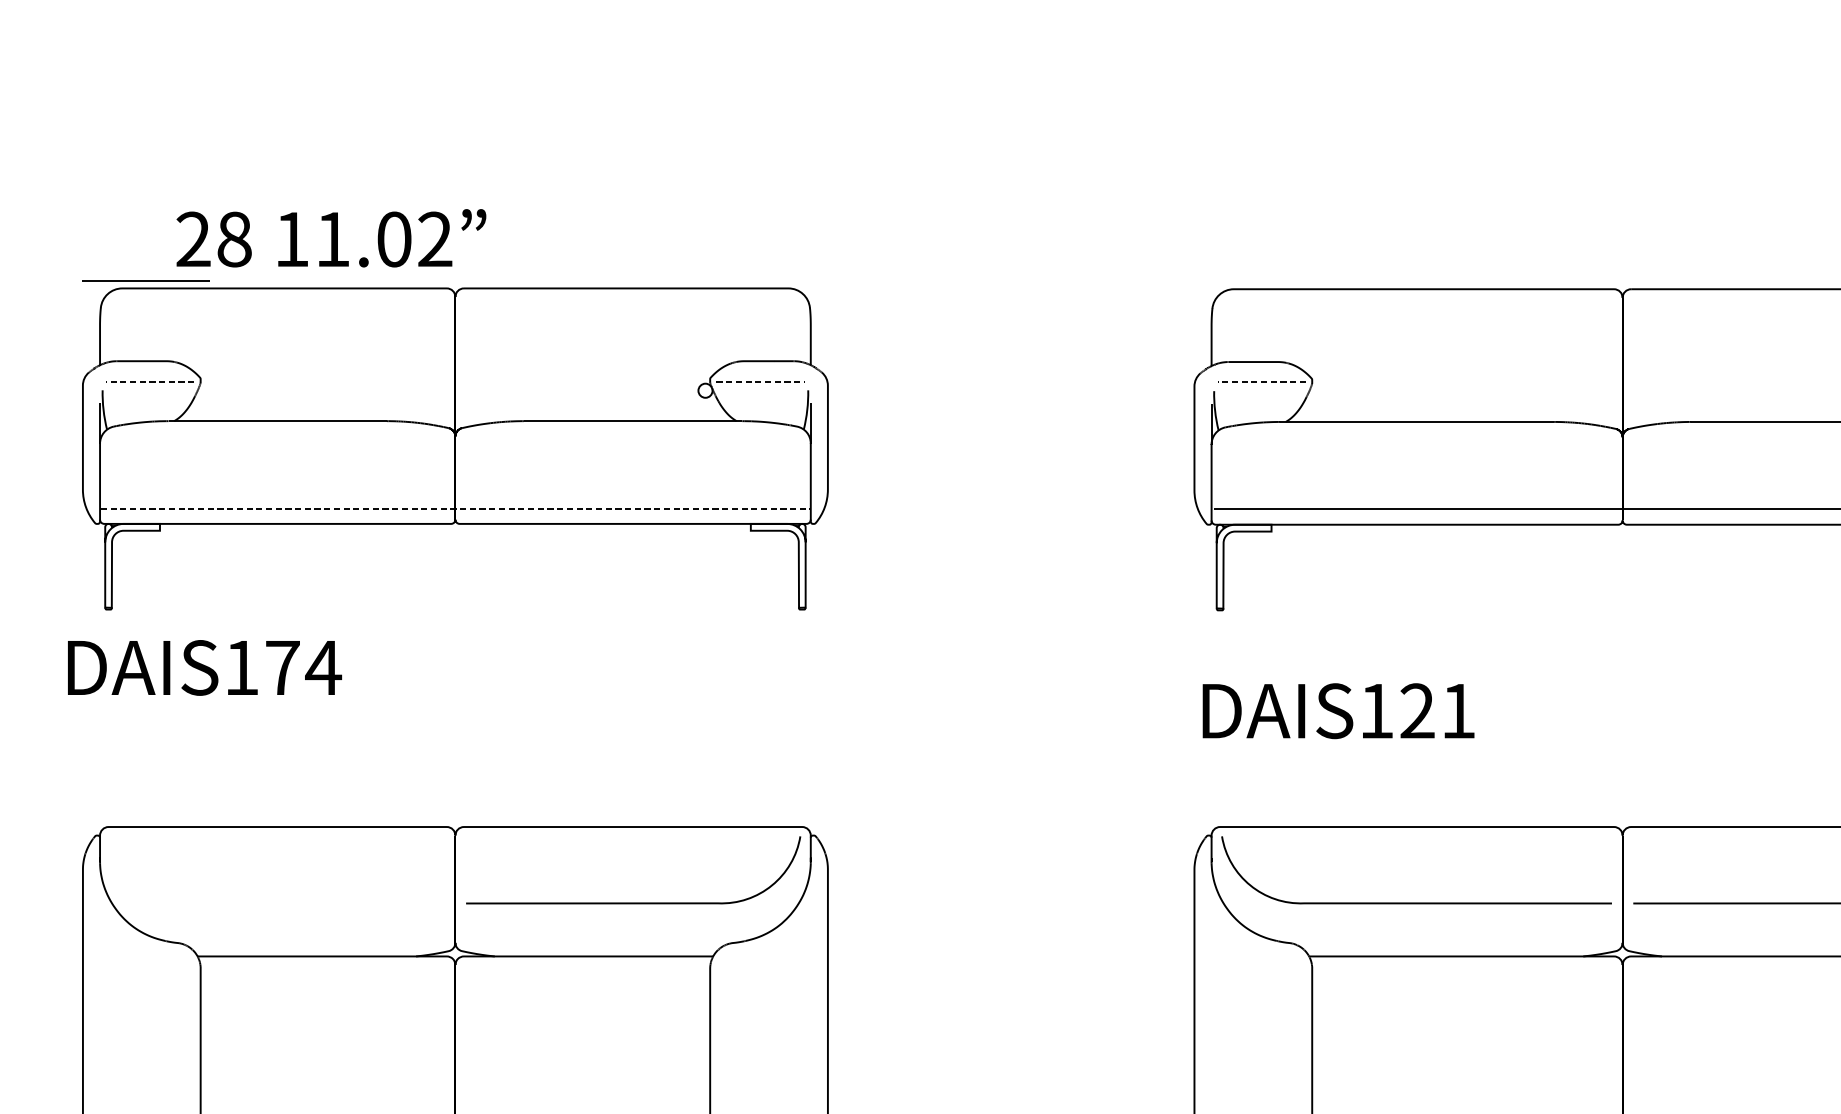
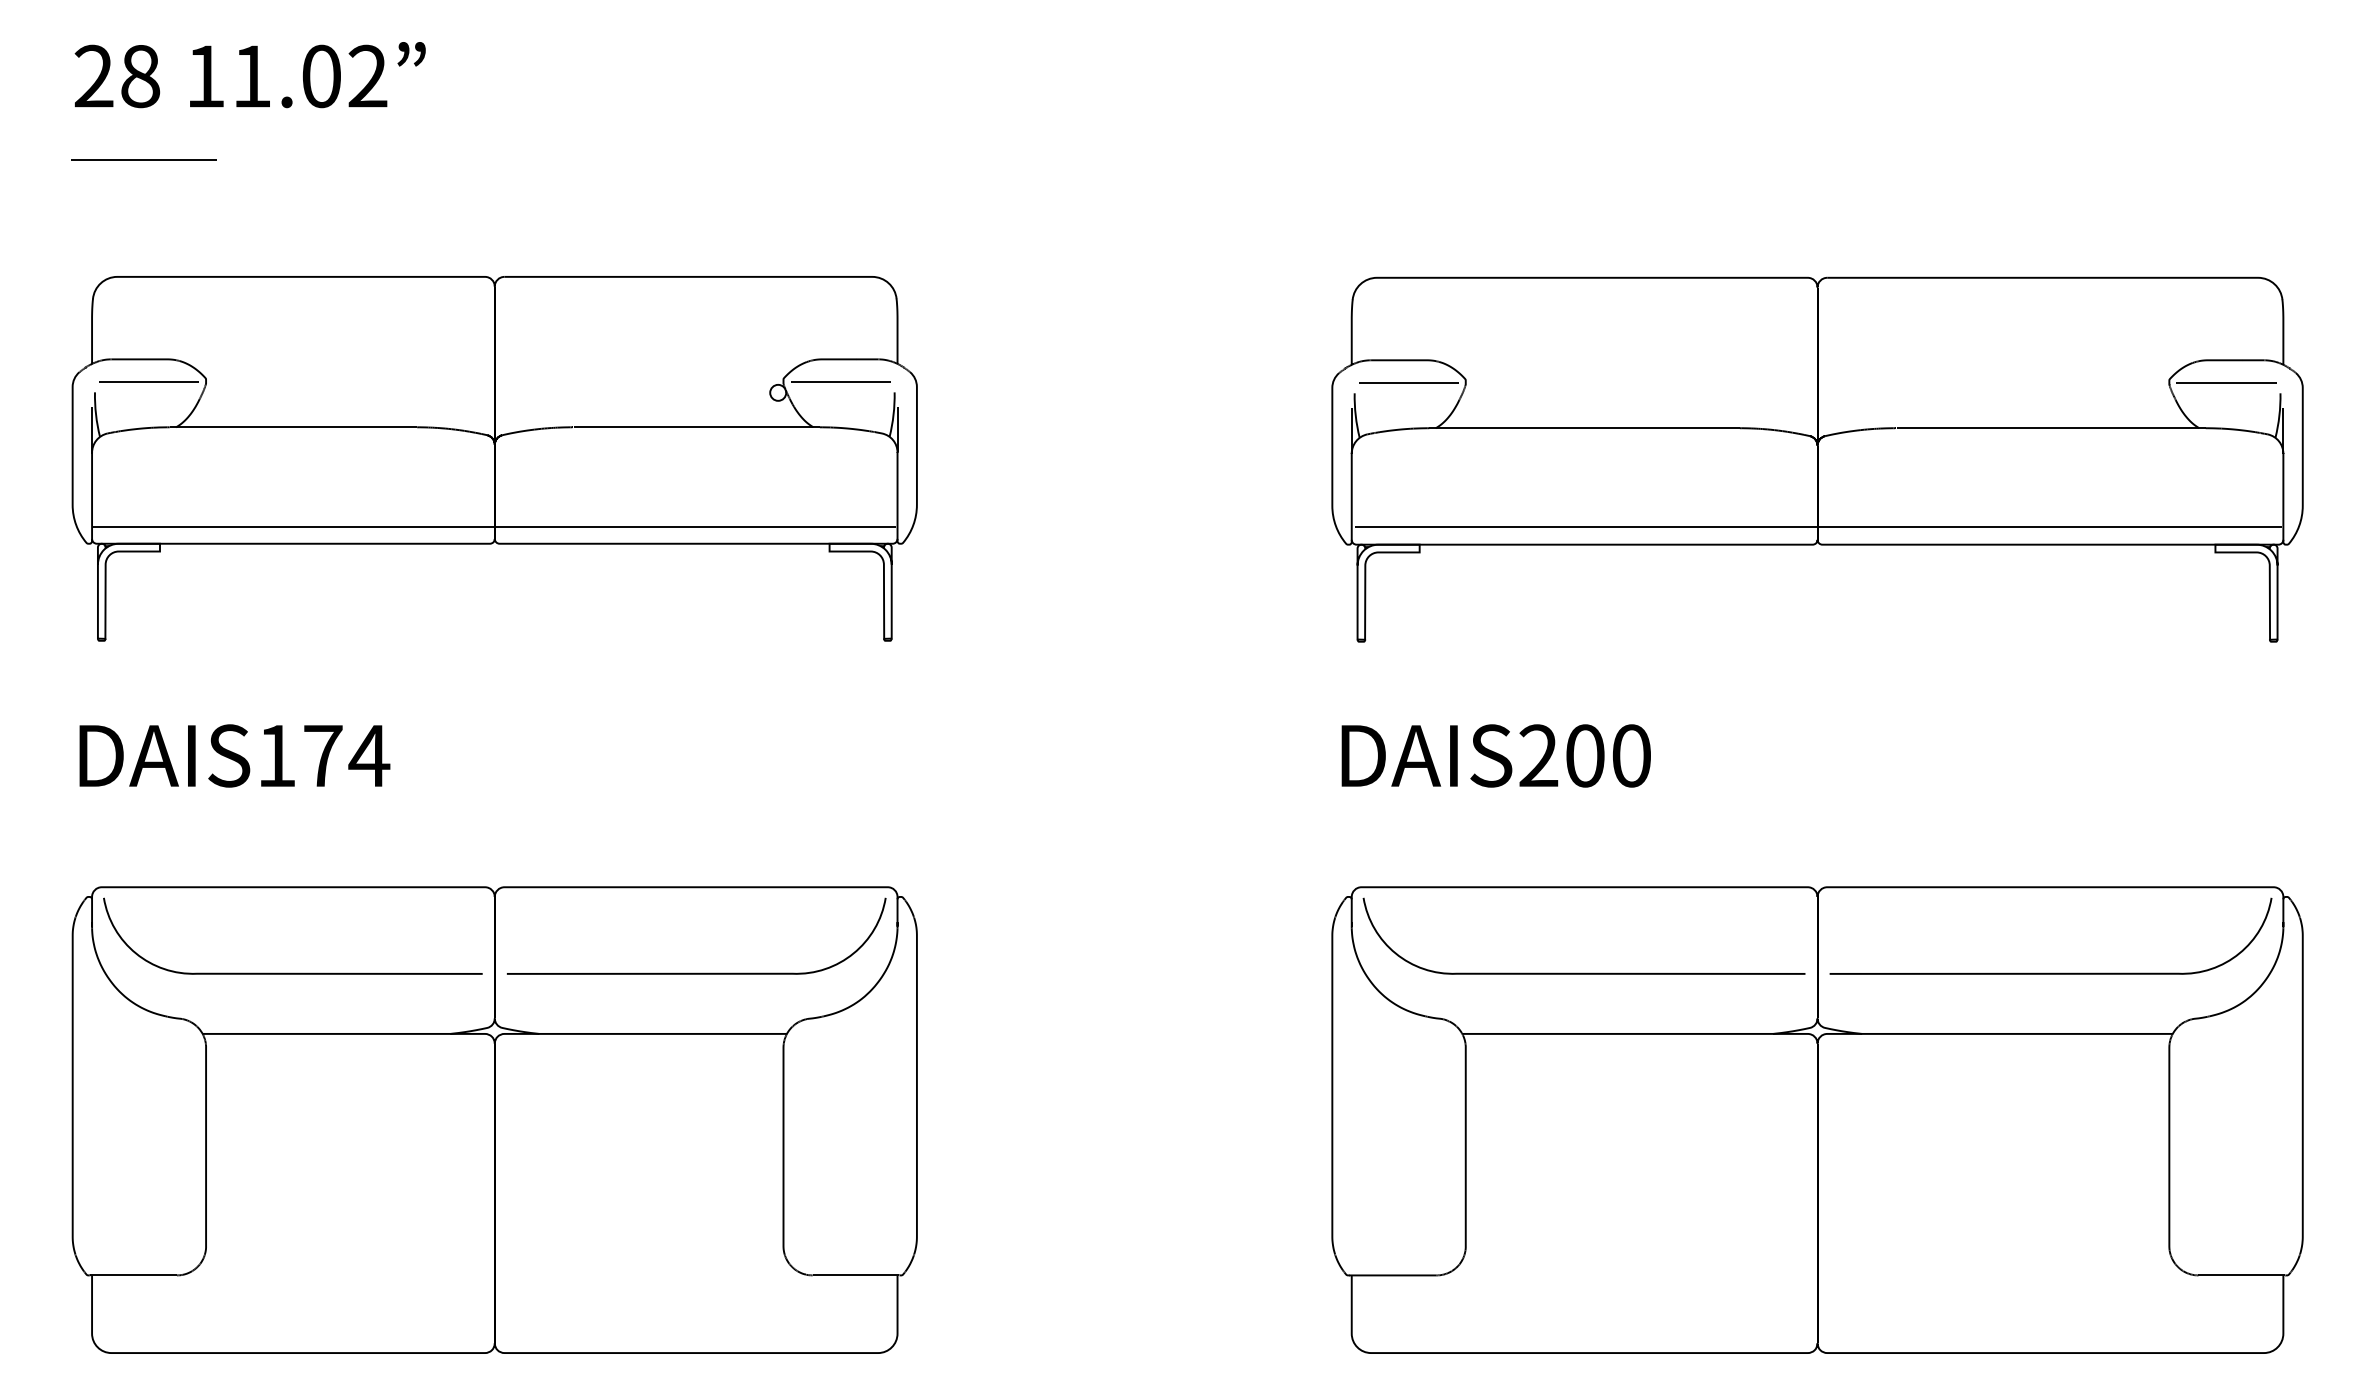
text: (330, 238) -> (249, 75), moved
line: (145, 280) -> (143, 159), moved
line: (149, 381) -> (148, 382), dashed -> solid
line: (761, 381) -> (841, 382), dashed -> solid
line: (1261, 382) -> (1408, 383), dashed -> solid
line: (455, 508) -> (494, 526), dashed -> solid
text: (204, 667) -> (234, 755), moved
text: (1416, 710) -> (1584, 755), DAIS121 -> DAIS200
curve: (276, 902) -> (292, 972), added

